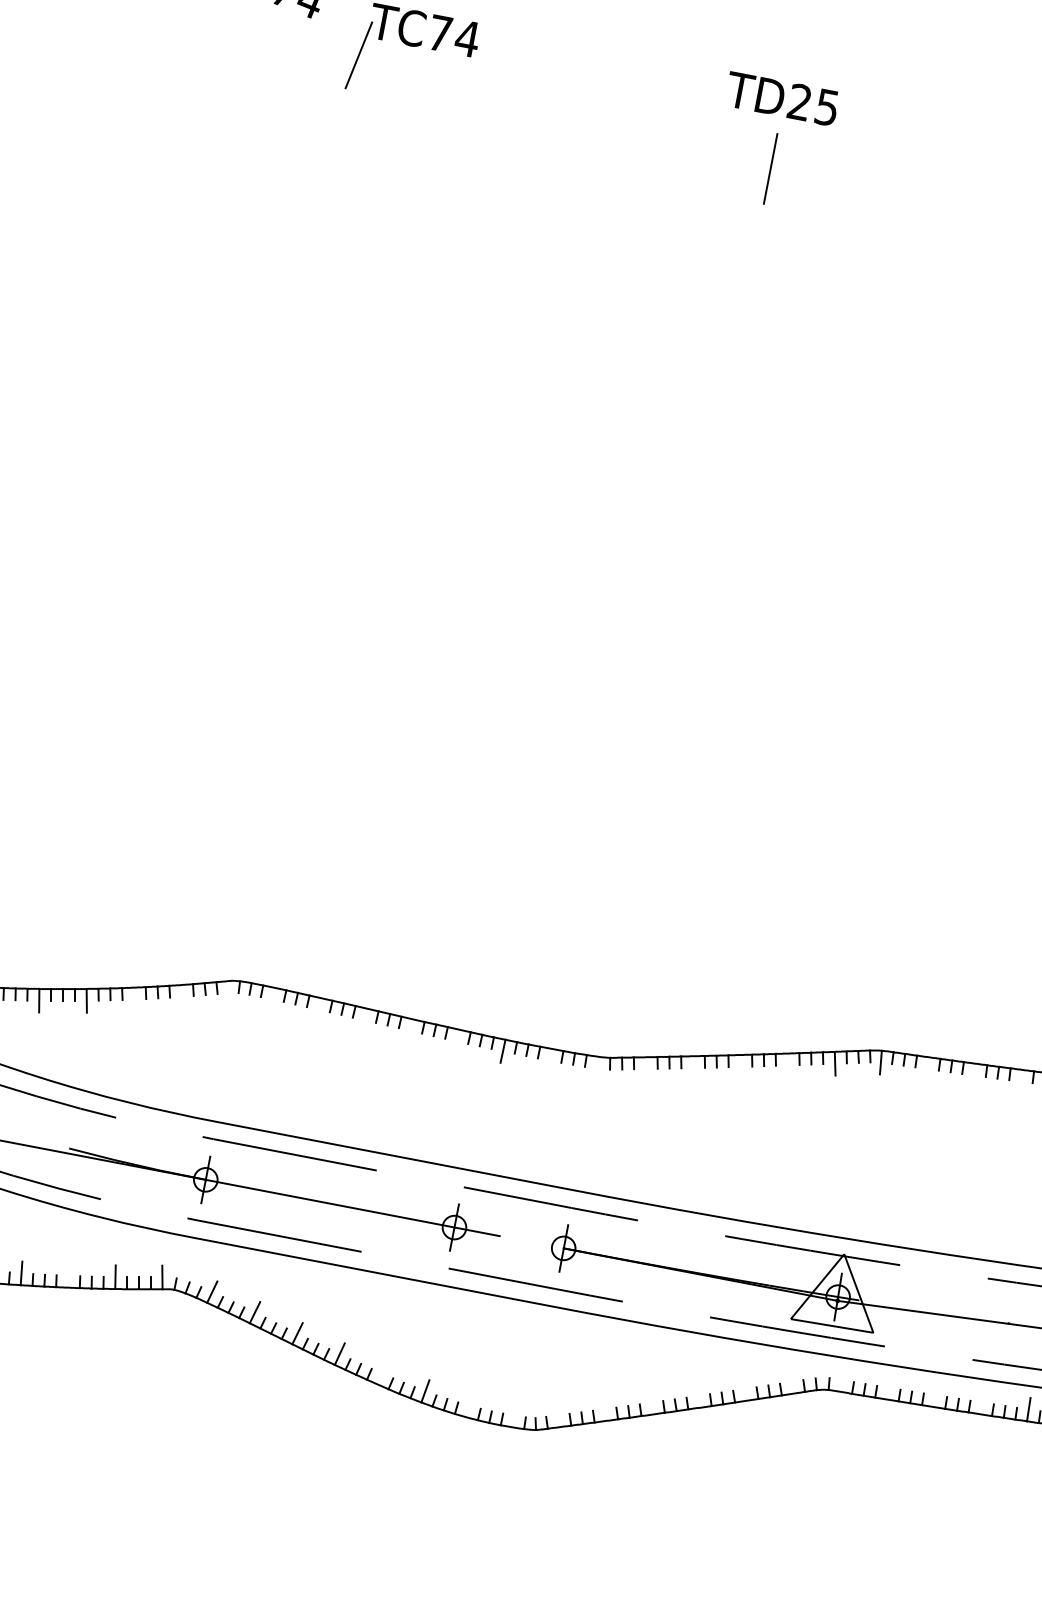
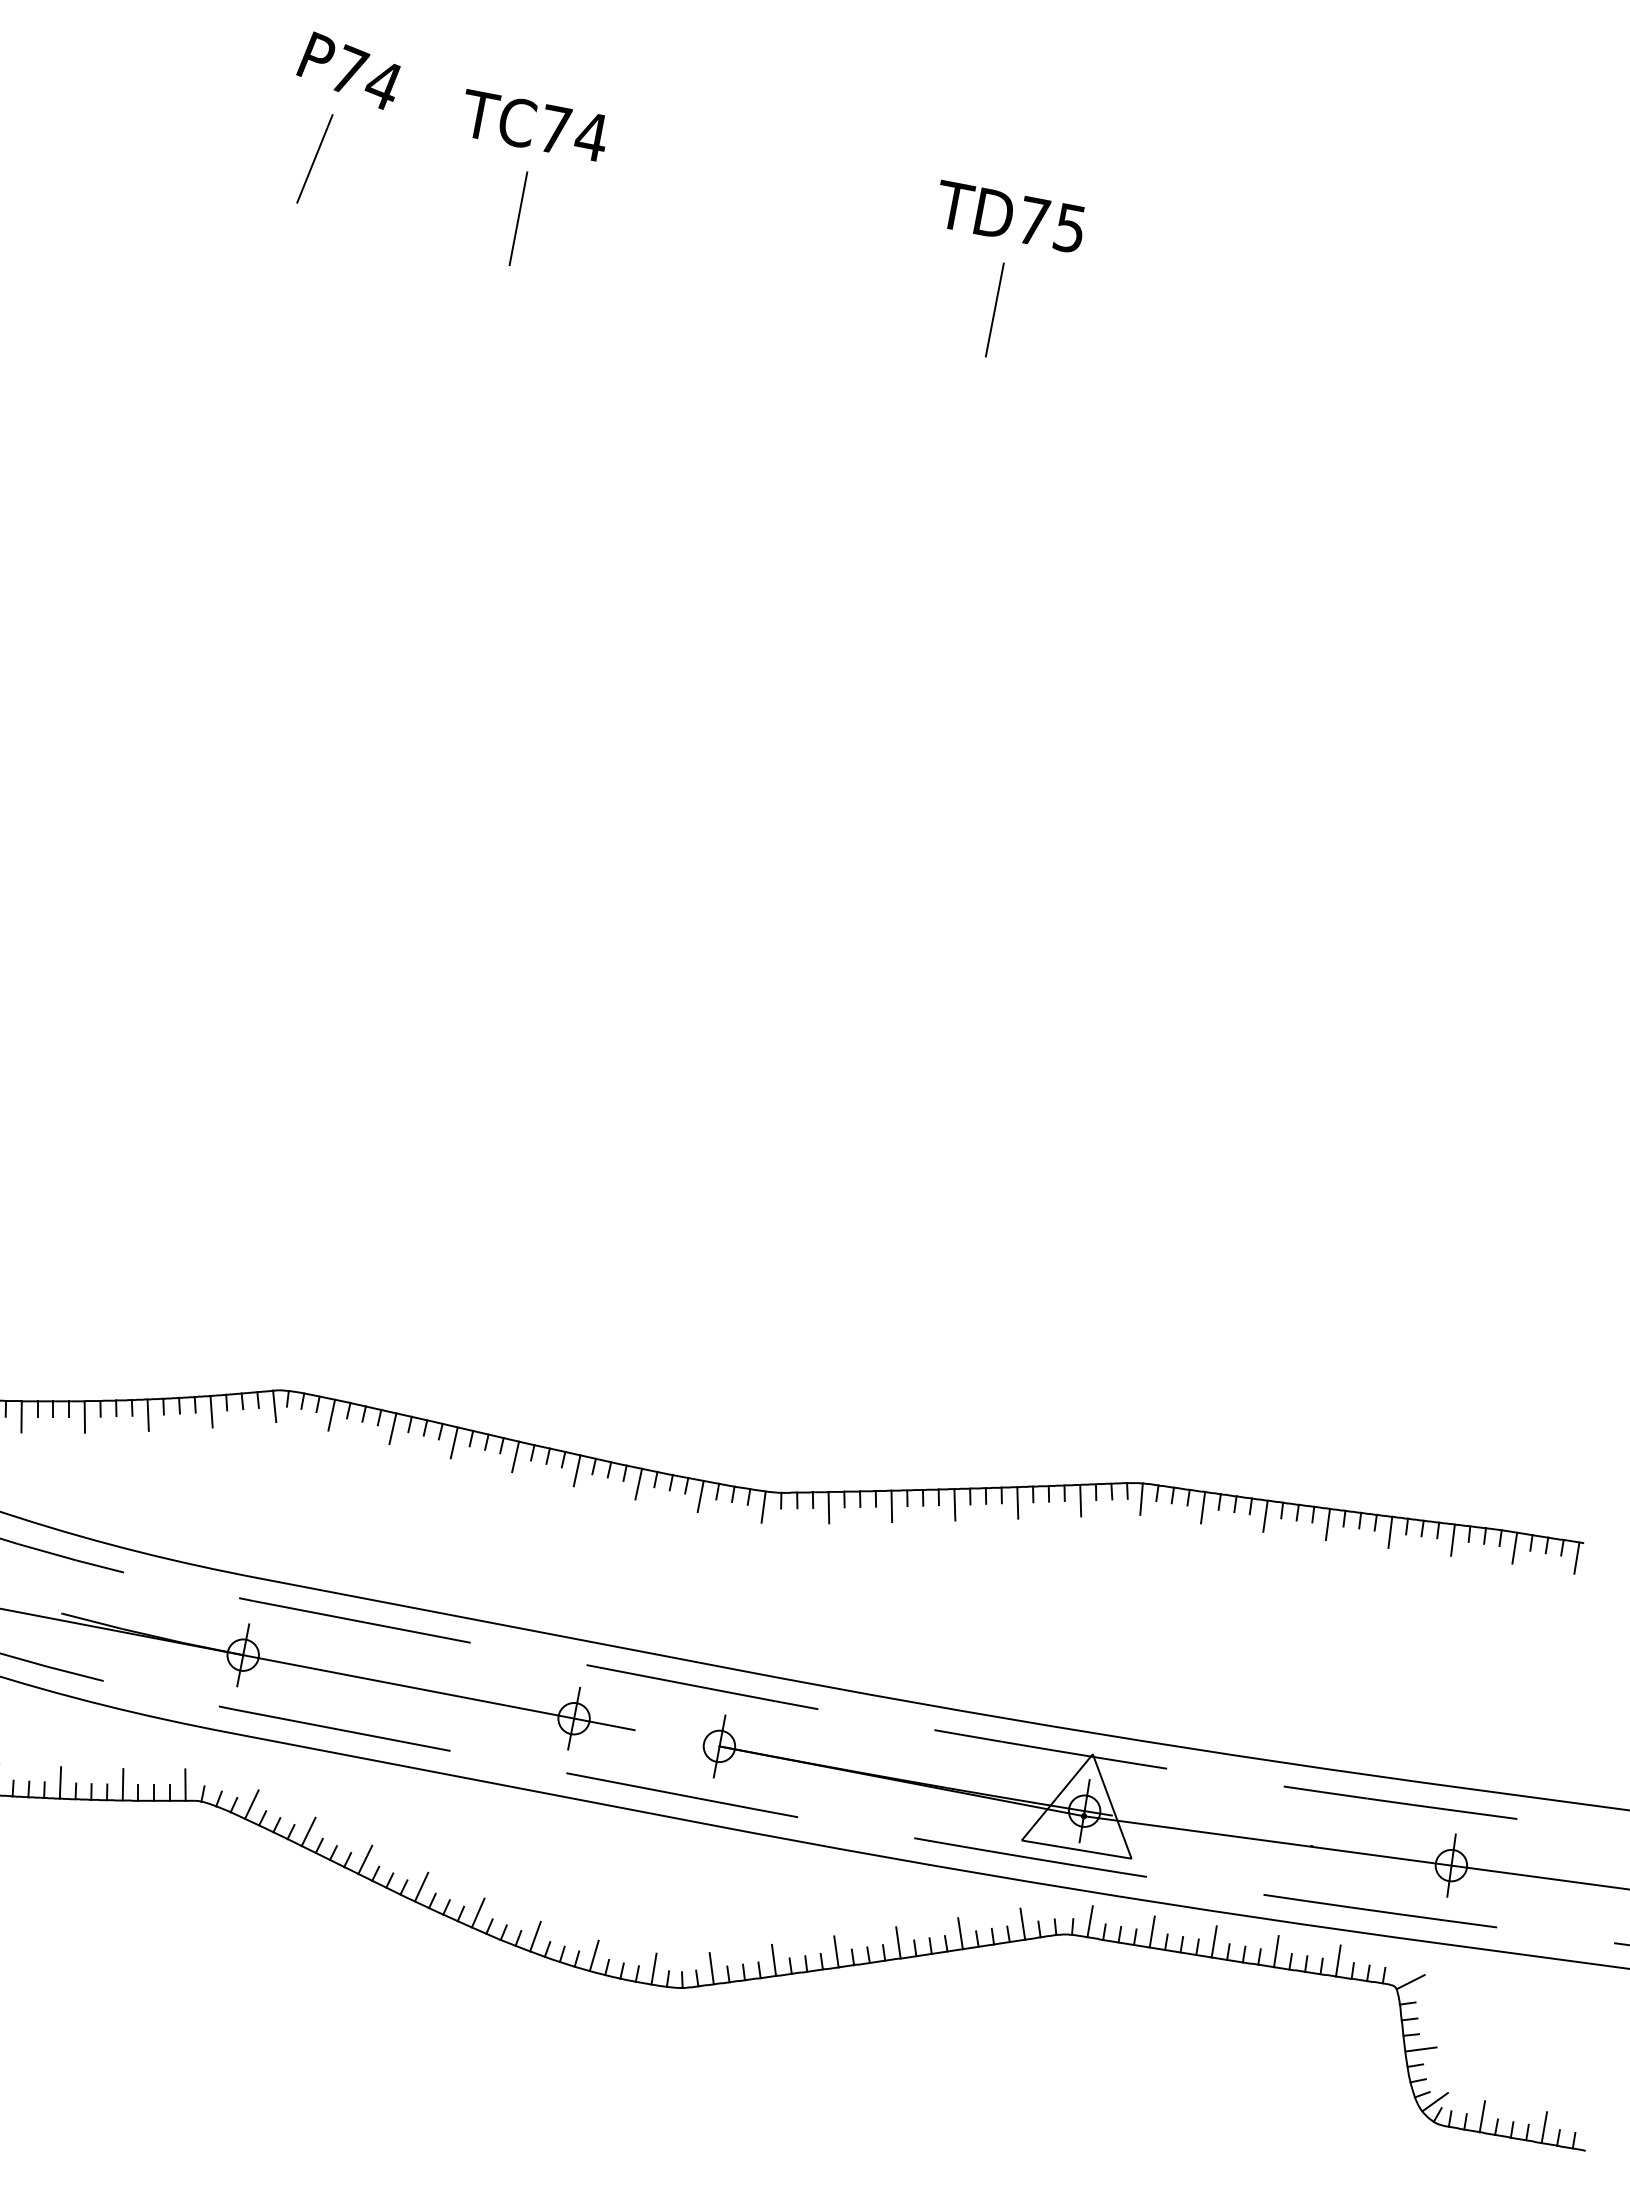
line: (358, 55) -> (314, 158), moved
line: (412, 100) -> (518, 218), added
text: (799, 101) -> (1033, 220), TD25 -> TD75
line: (229, 992) -> (274, 1406), added
line: (181, 996) -> (211, 1411), added
line: (133, 998) -> (147, 1414), added
line: (272, 998) -> (331, 1414), added
line: (317, 1009) -> (392, 1428), added
line: (363, 1020) -> (453, 1442), added
line: (410, 1030) -> (515, 1456), added
line: (456, 1041) -> (576, 1470), added
line: (549, 1060) -> (700, 1496), added
line: (787, 1065) -> (1017, 1502), added
line: (740, 1066) -> (954, 1504), added
line: (596, 1068) -> (763, 1506), added
line: (645, 1068) -> (828, 1507), added
line: (692, 1068) -> (891, 1506), added
line: (927, 1068) -> (1203, 1507), added
line: (974, 1074) -> (1265, 1515), added
line: (1020, 1081) -> (1327, 1524), added
line: (68, 1275) -> (60, 1782), added
line: (381, 1373) -> (477, 1912), added
line: (841, 1379) -> (1089, 1921), added
line: (791, 1381) -> (1022, 1923), added
line: (888, 1387) -> (1151, 1931), added
line: (744, 1388) -> (960, 1933), added
line: (698, 1395) -> (898, 1942), added
line: (934, 1395) -> (1213, 1941), added
line: (651, 1402) -> (836, 1951), added
line: (982, 1402) -> (1276, 1951), added
line: (469, 1405) -> (593, 1955), added
line: (604, 1409) -> (773, 1960), added
line: (514, 1415) -> (653, 1968), added
line: (557, 1415) -> (711, 1968), added

